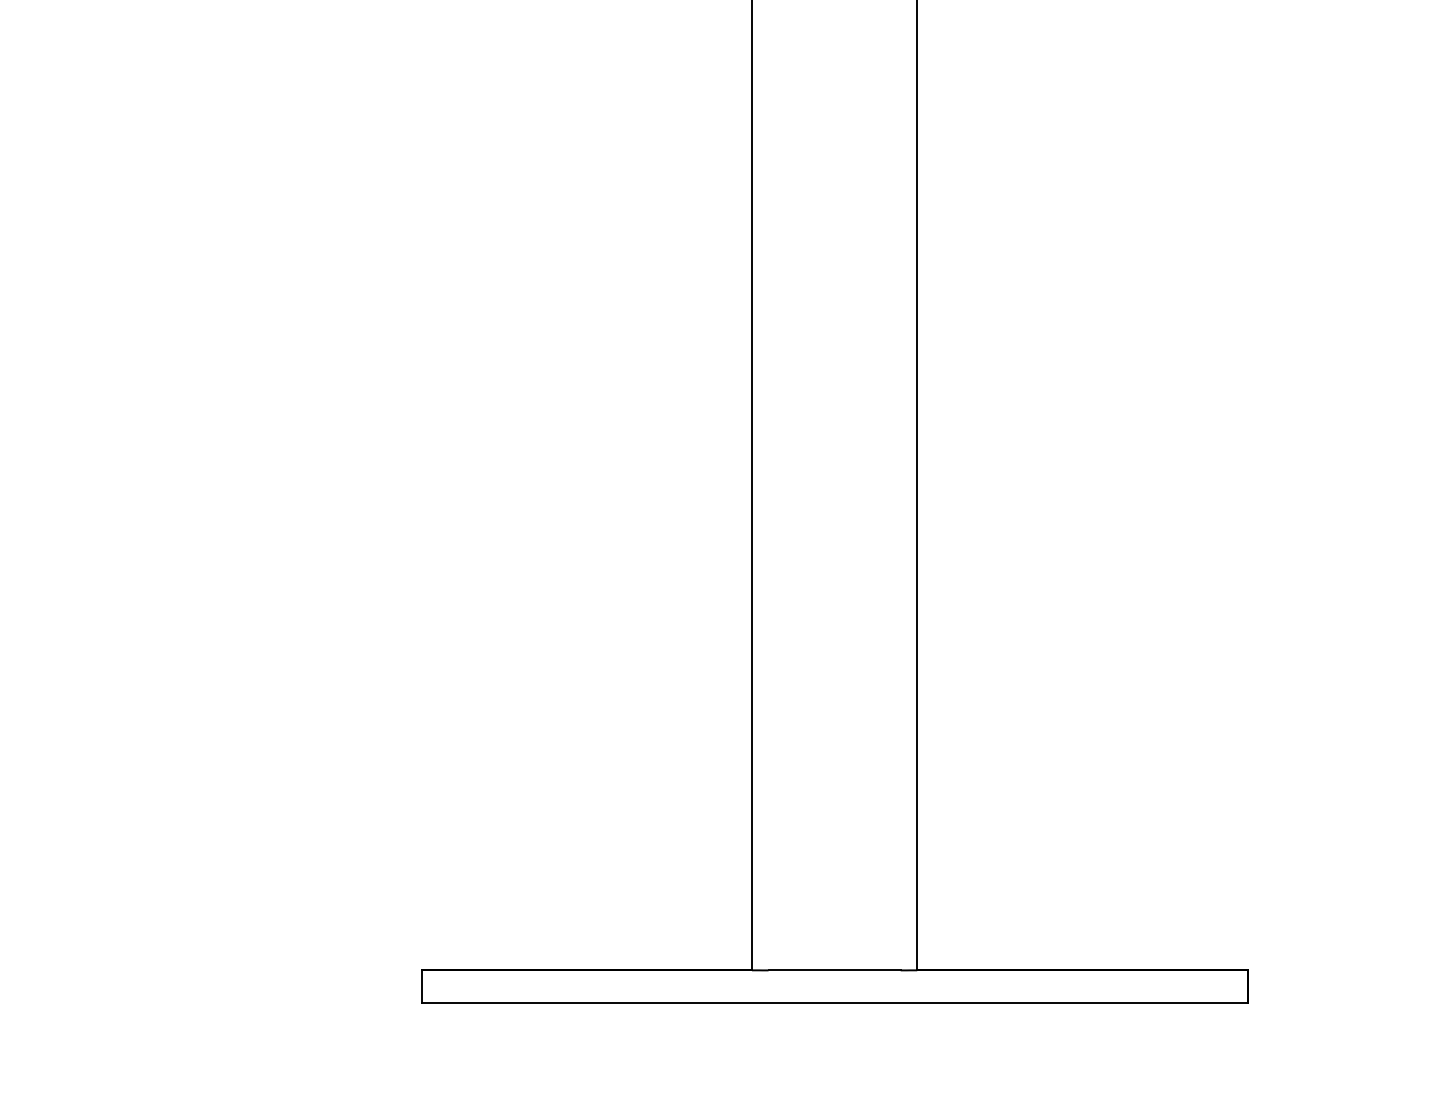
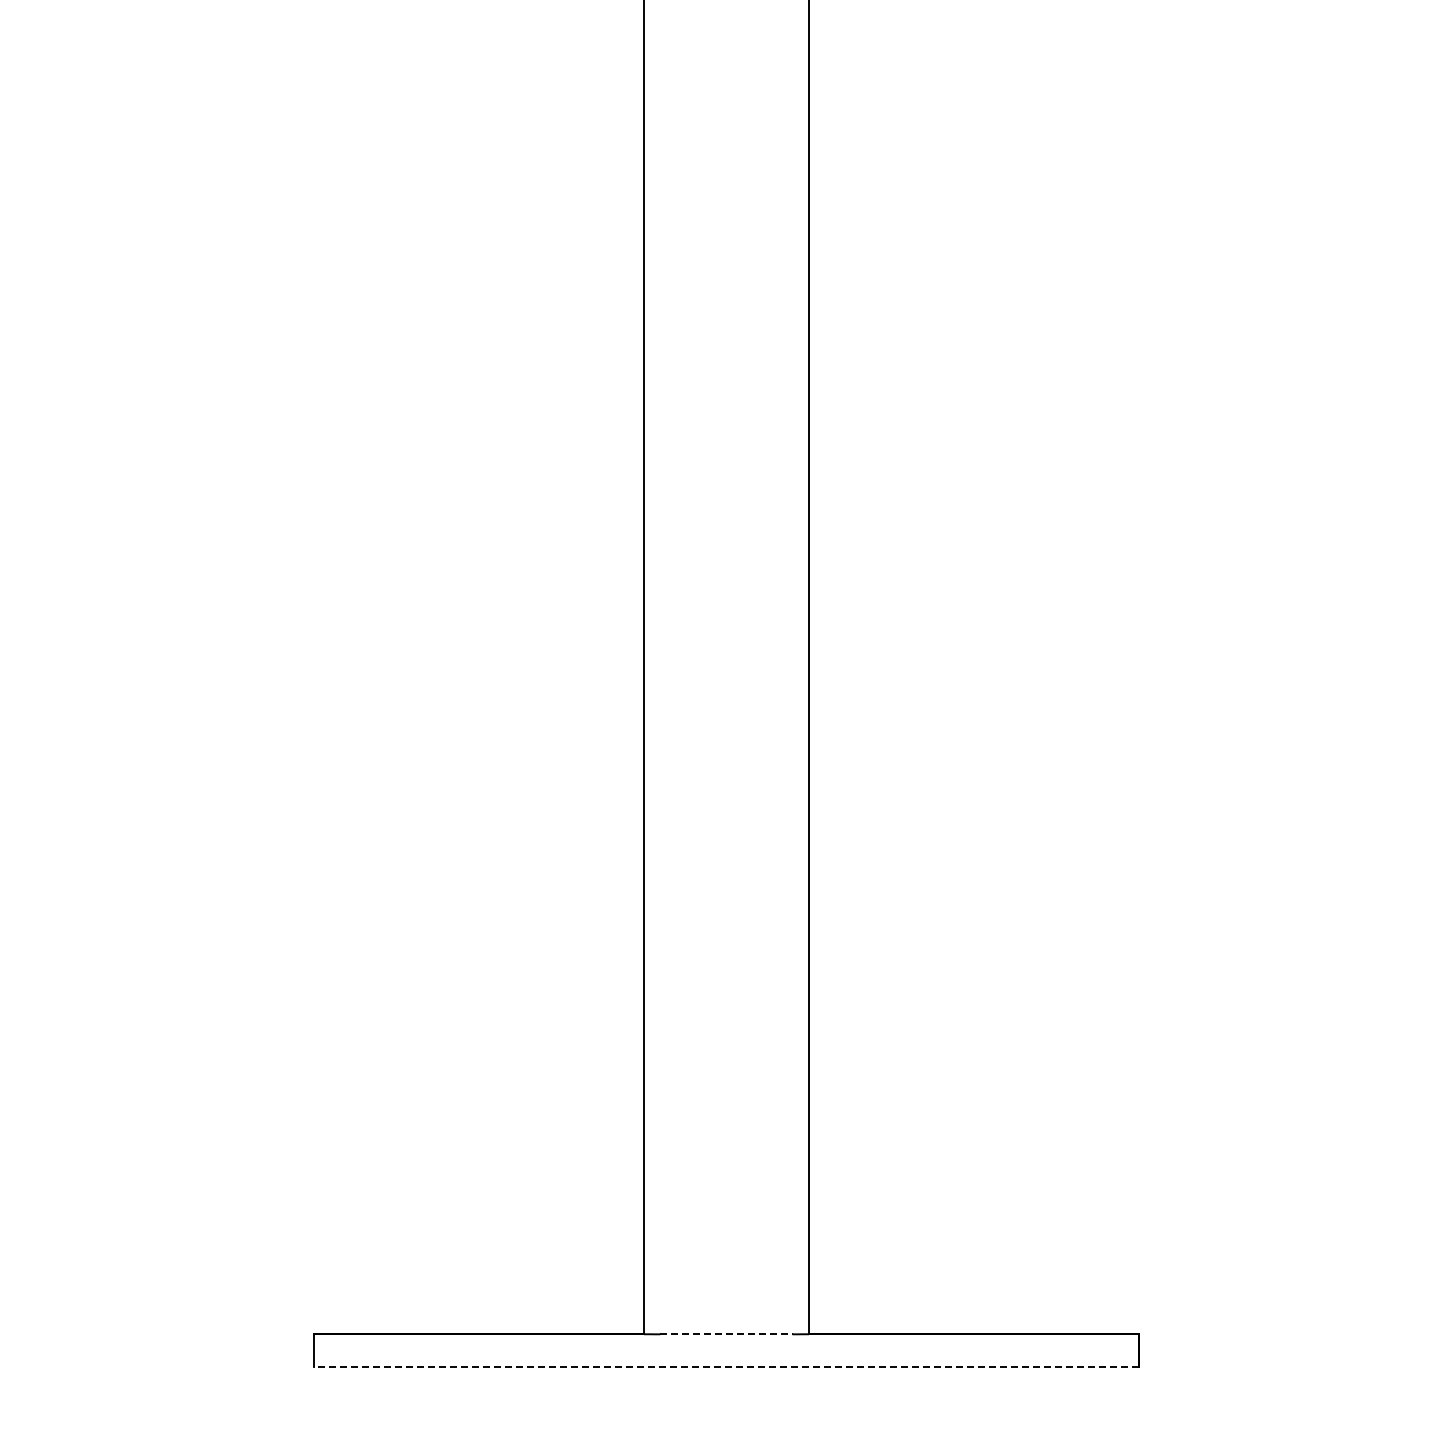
line: (834, 970) -> (726, 1334), solid -> dashed
line: (834, 1003) -> (726, 1367), solid -> dashed

